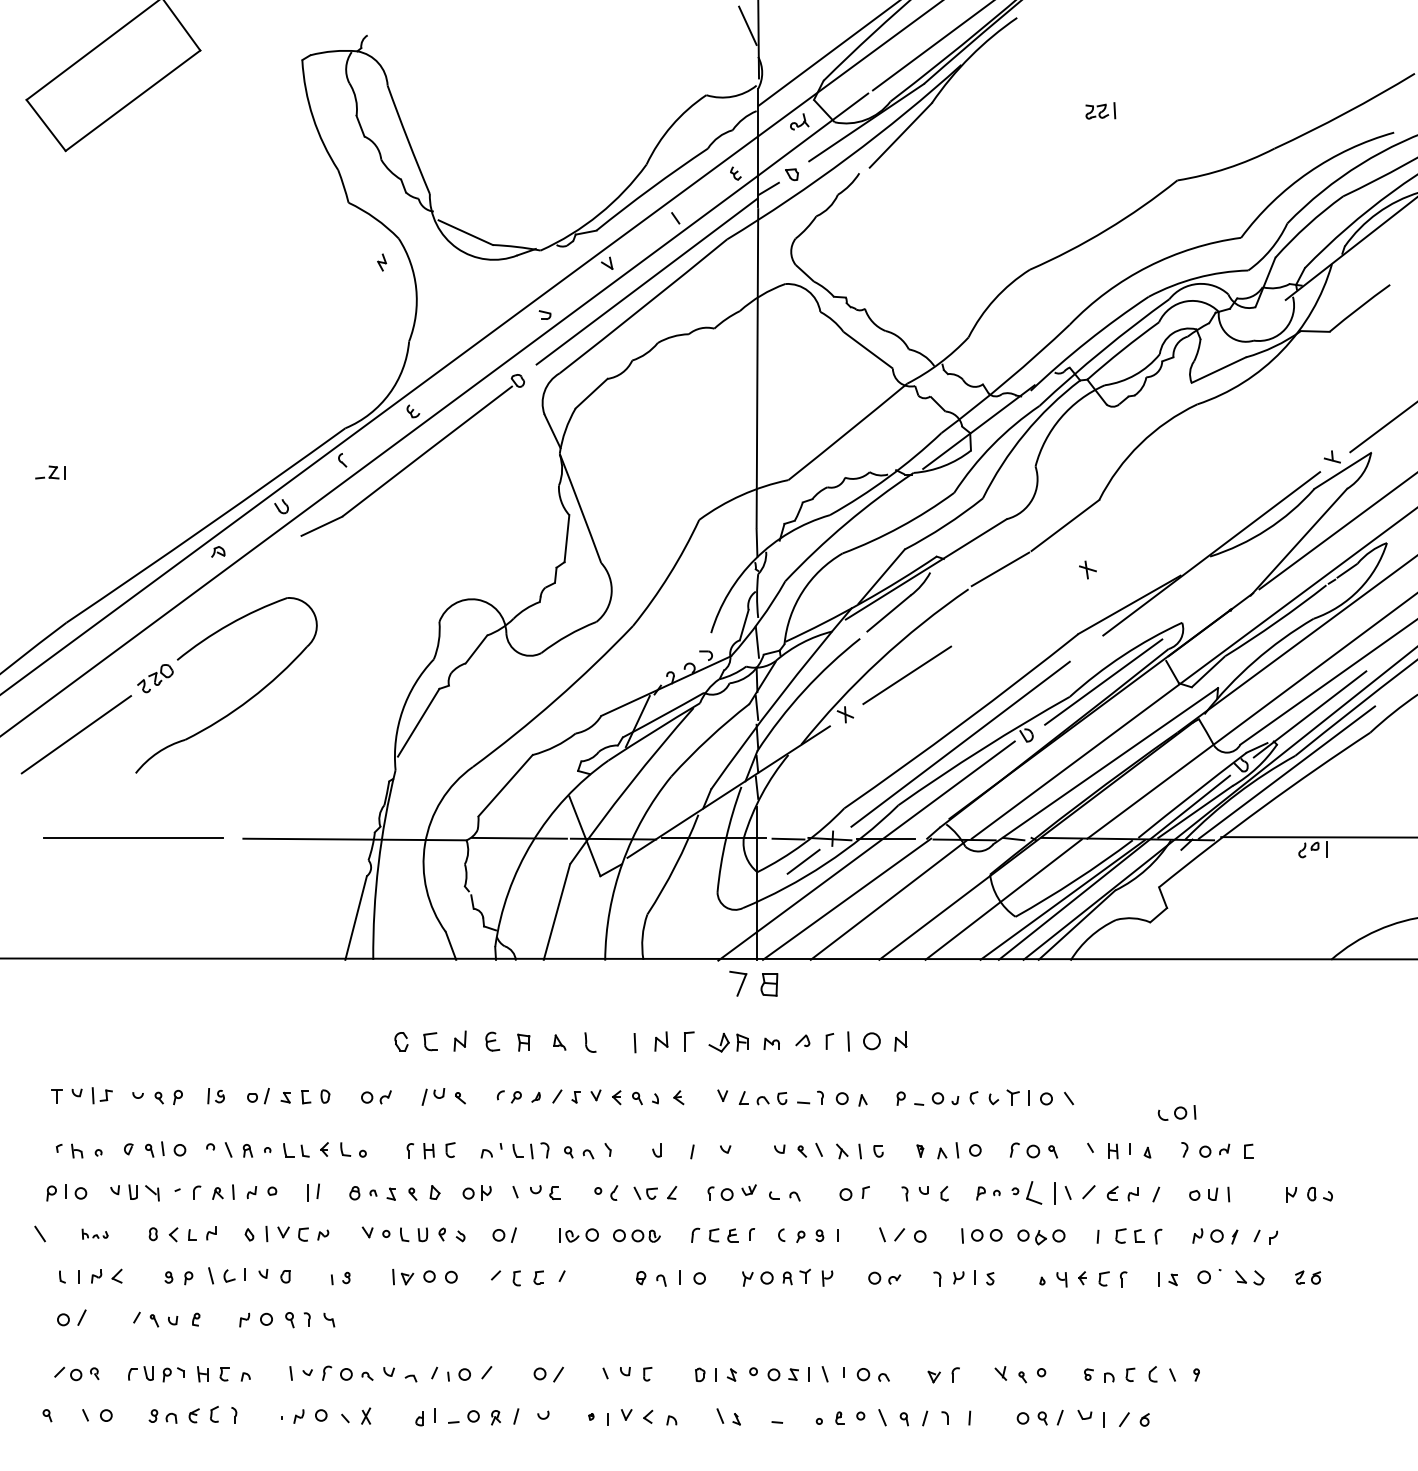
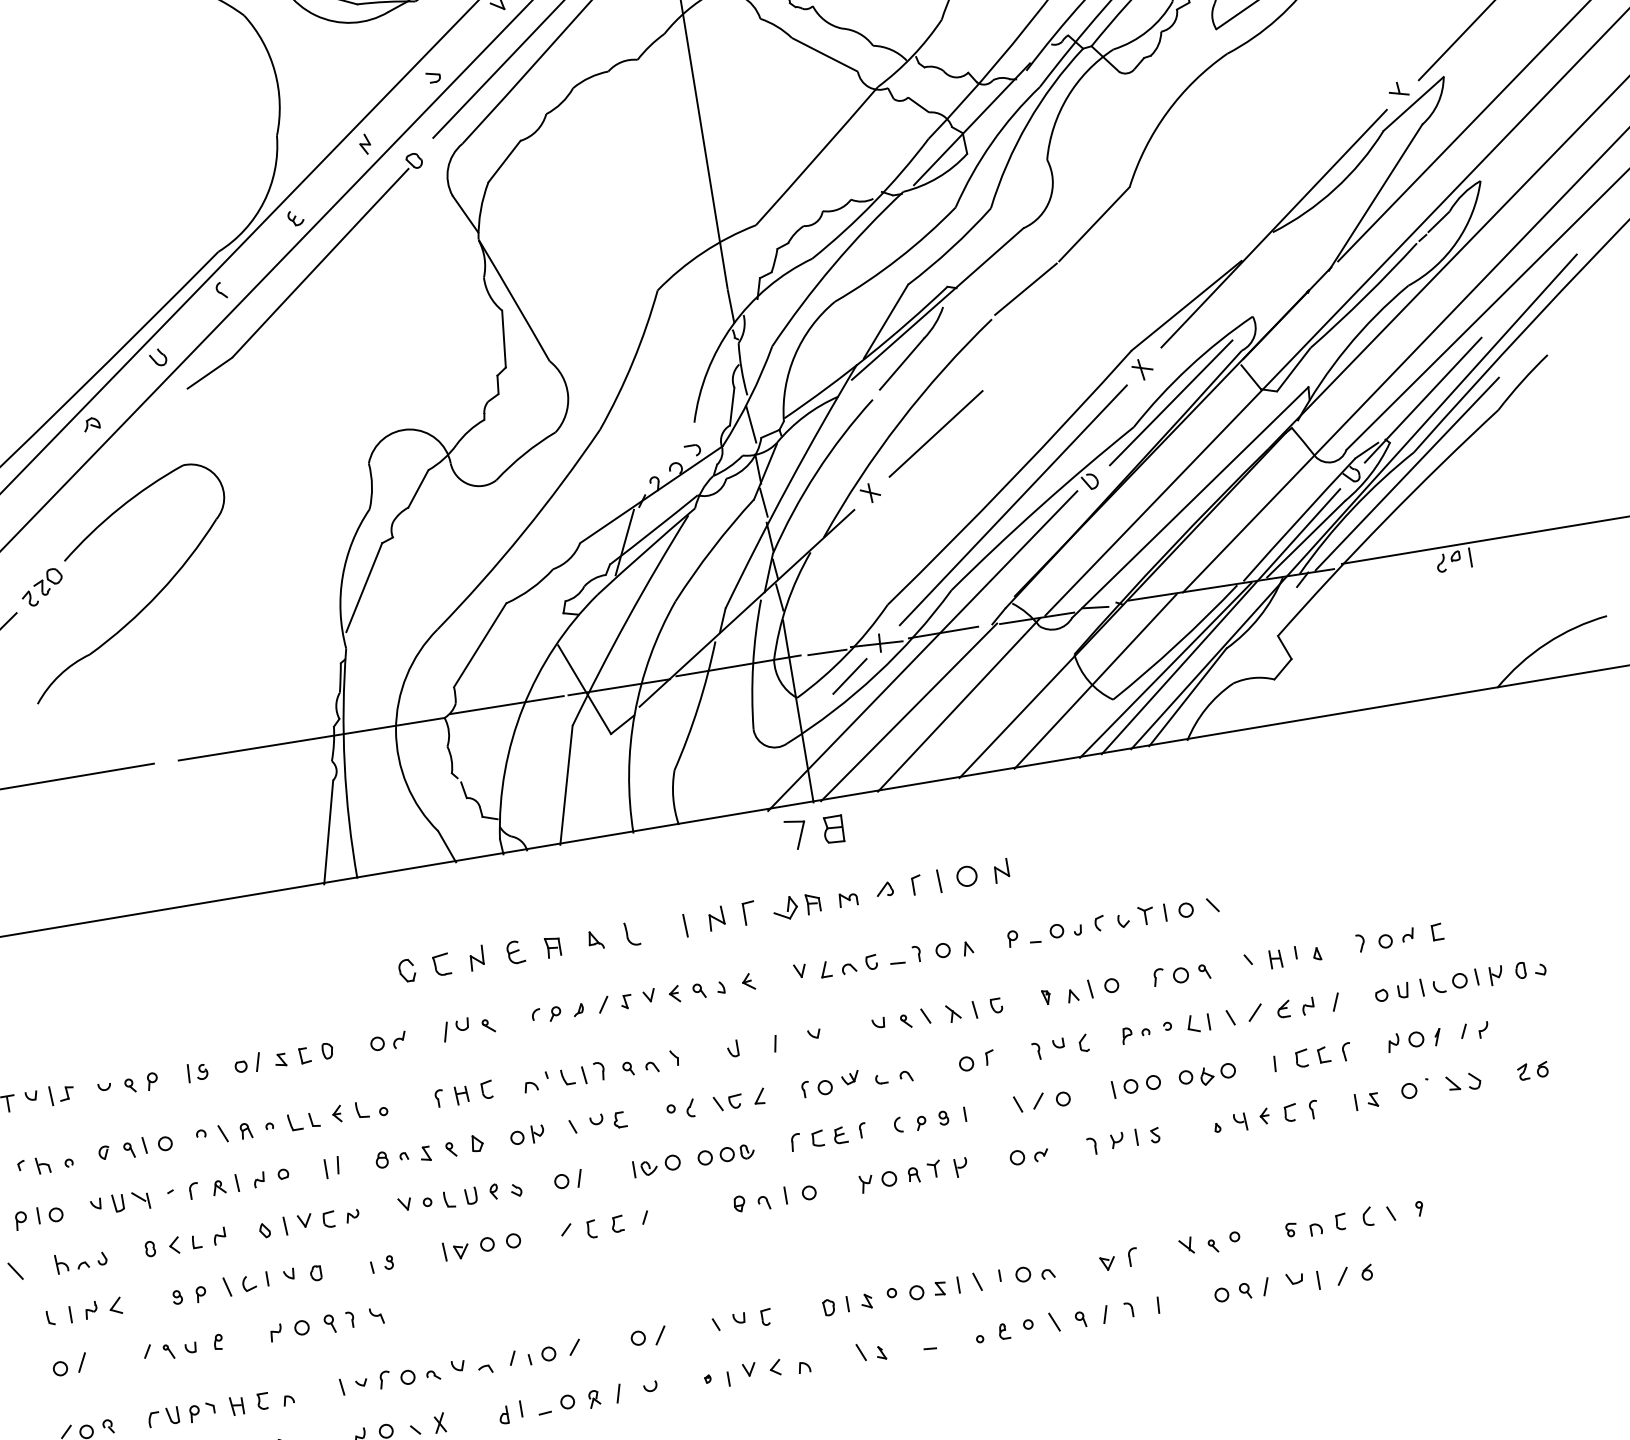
part: (382, 262) -> (365, 144), moved
part: (1087, 569) -> (1142, 369), moved
part: (1176, 1112) -> (1454, 980), moved
part: (1040, 1192) -> (1197, 1022), size x0.62
part: (94, 1233) -> (80, 1259), size x1.67

